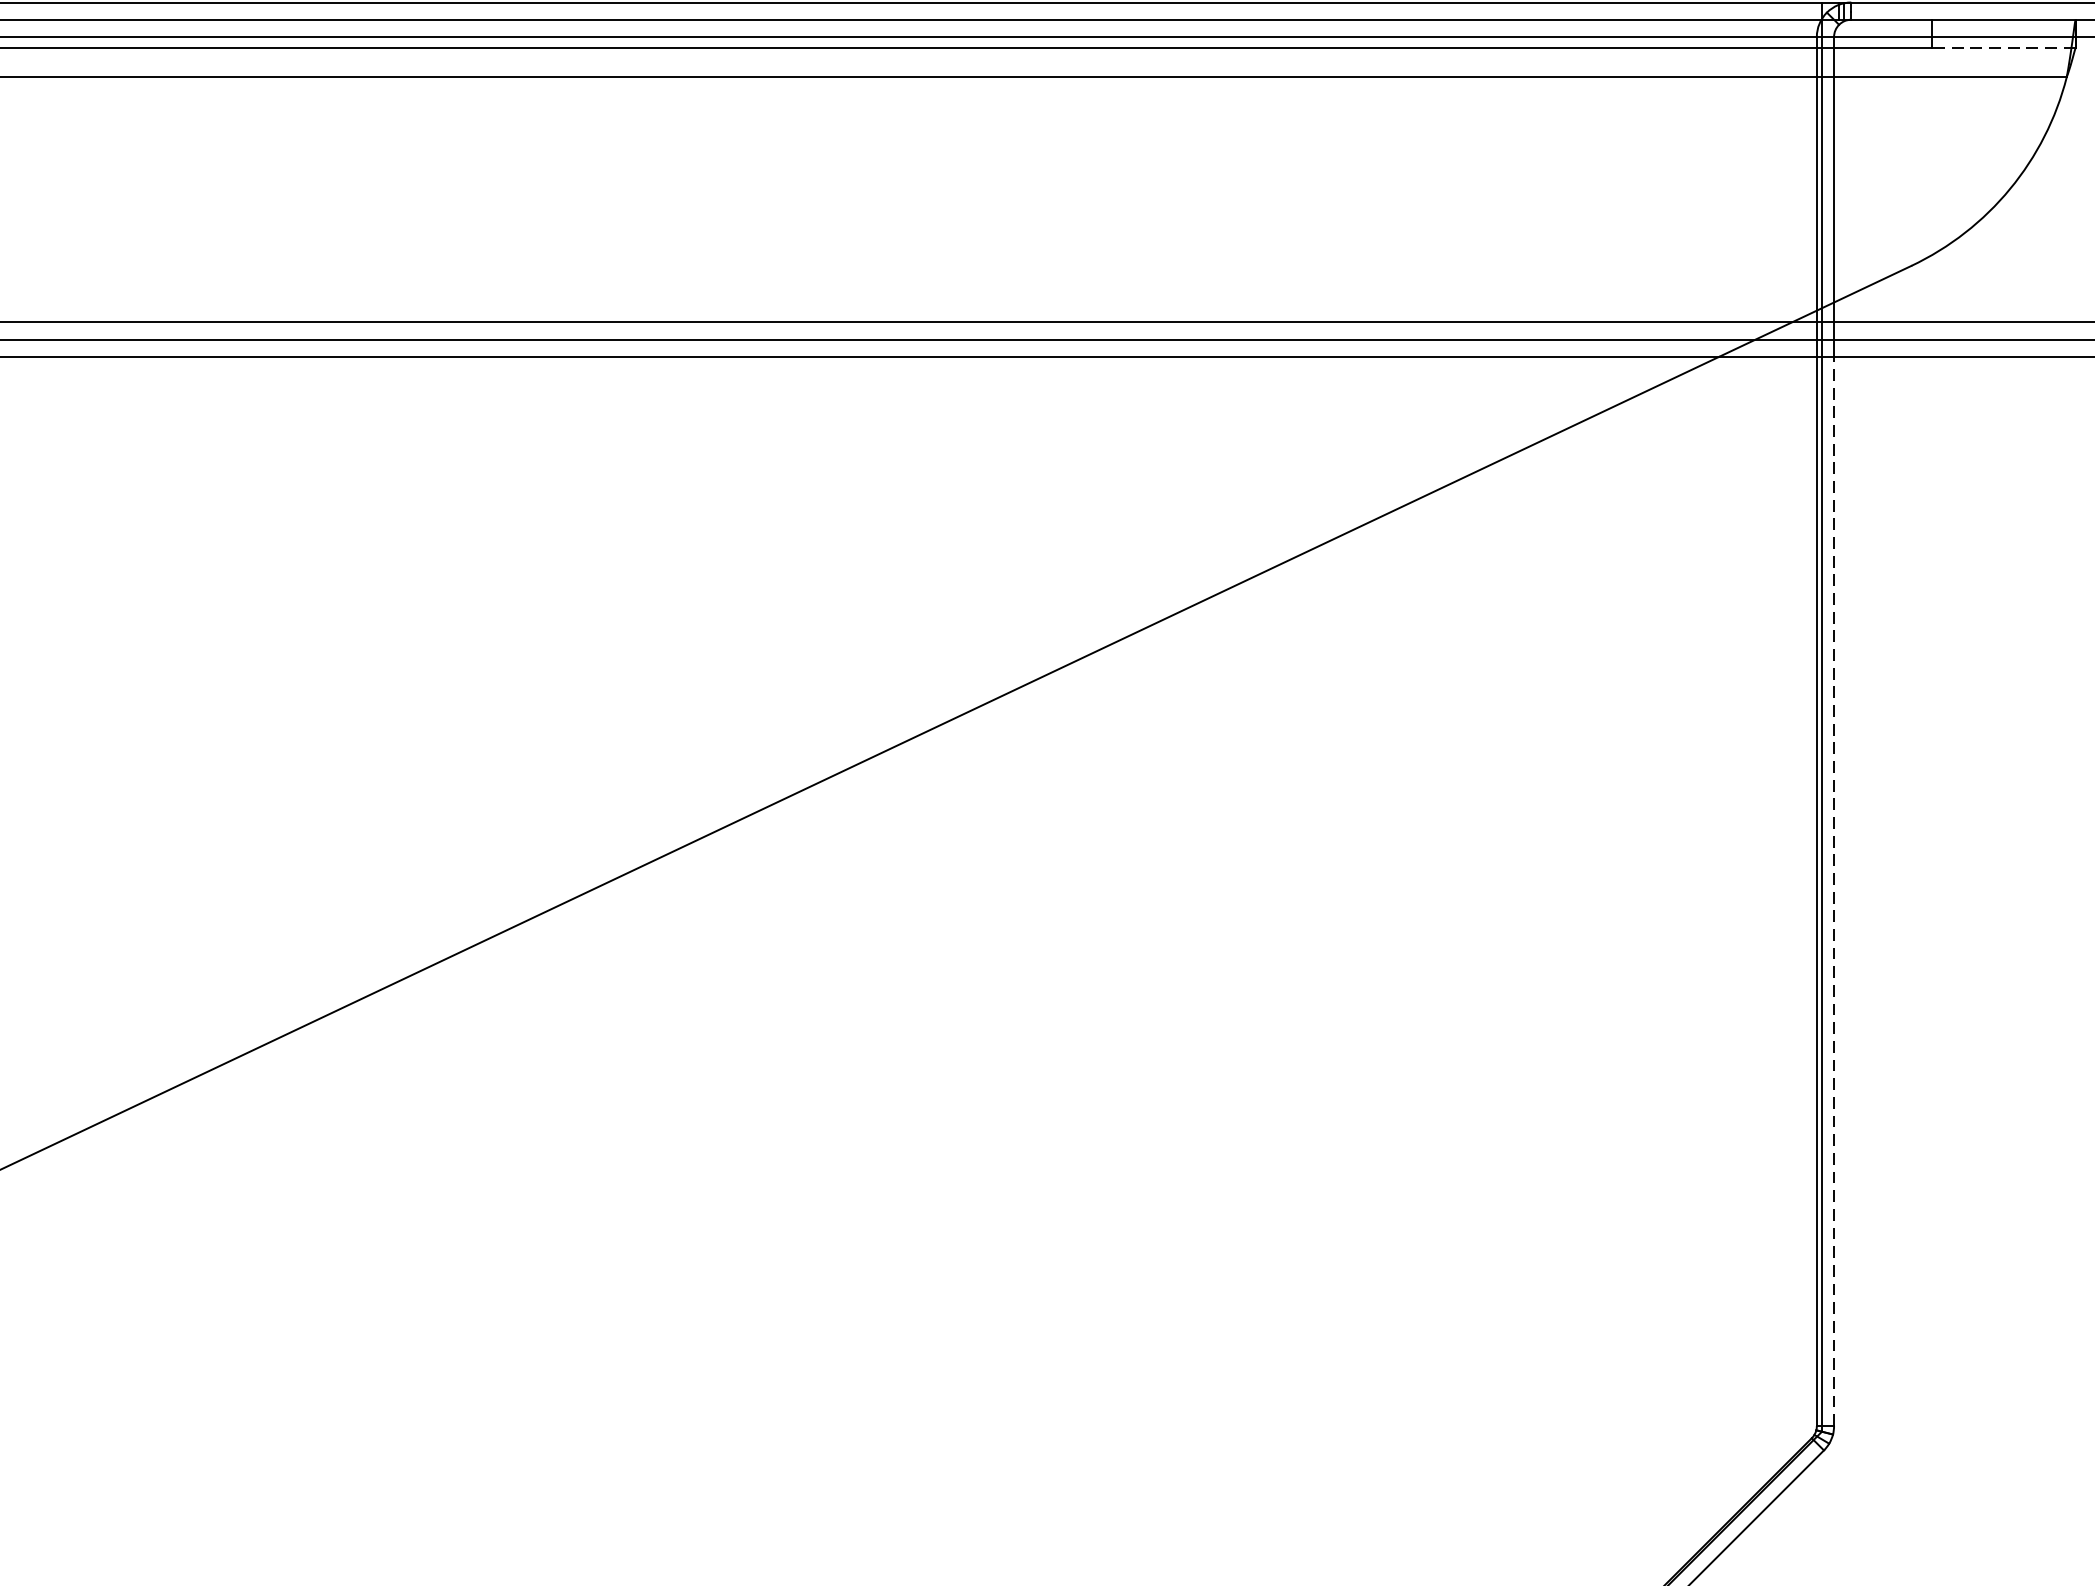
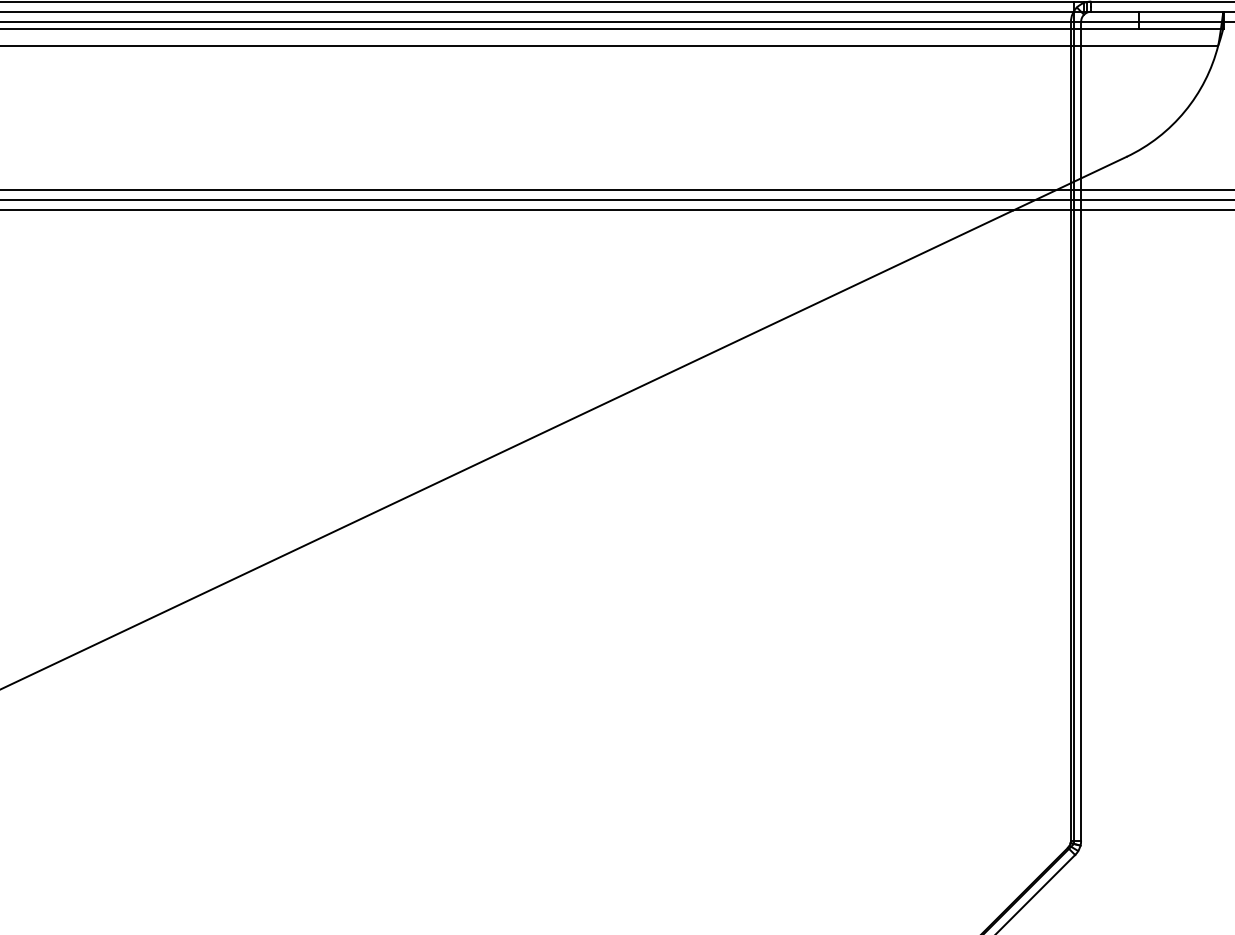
line: (2002, 48) -> (1180, 28), dashed -> solid
line: (1834, 891) -> (1081, 525), dashed -> solid

